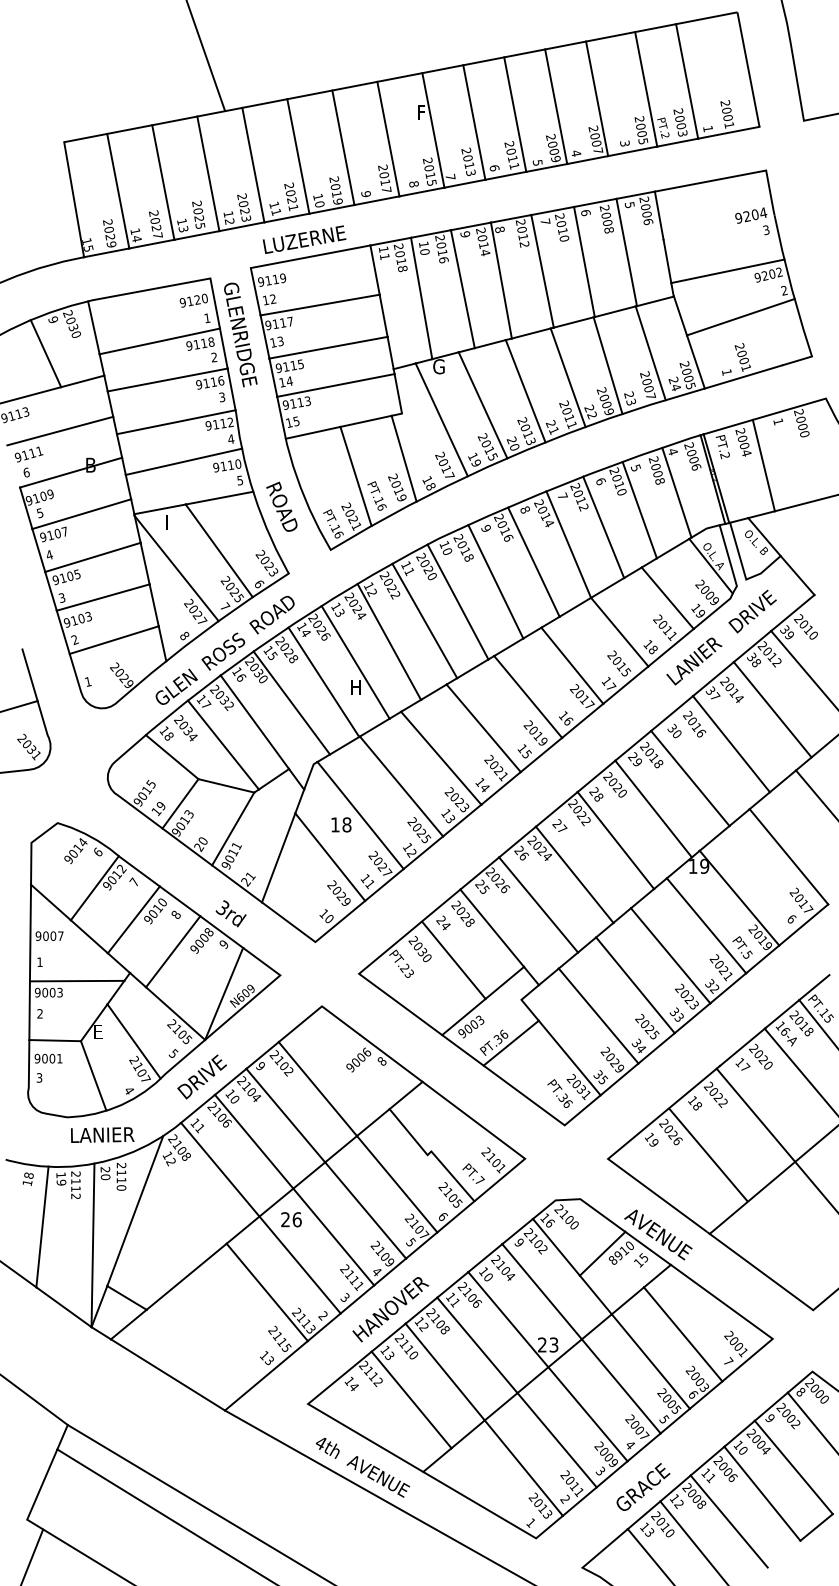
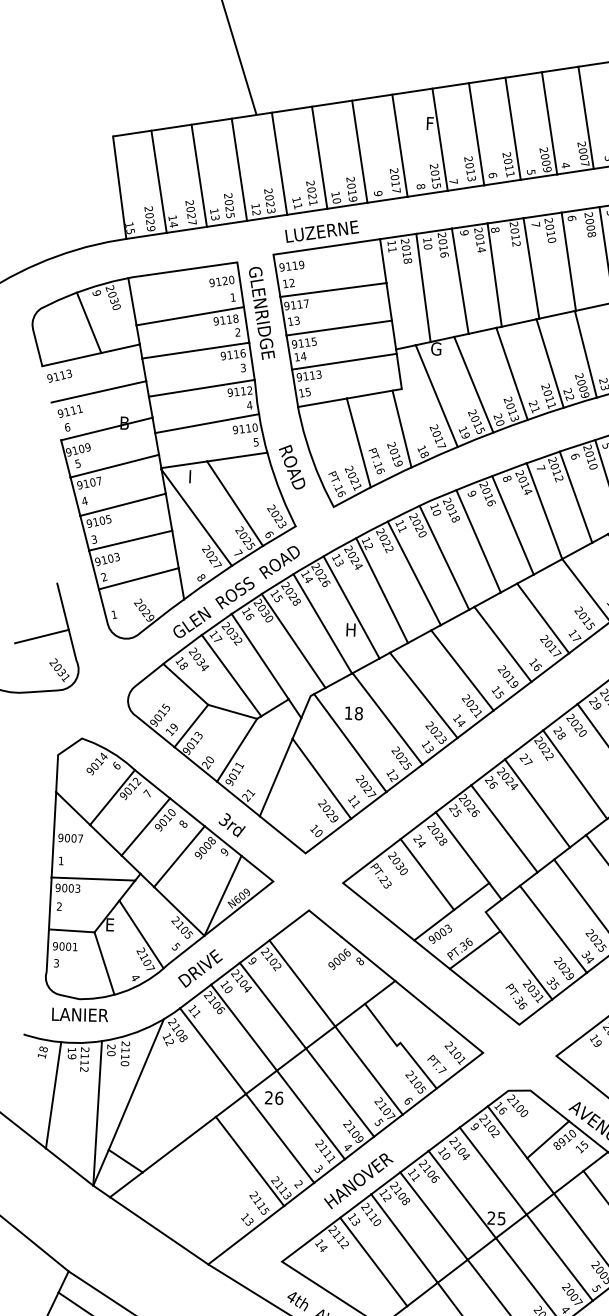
text: (341, 824) -> (354, 713), moved
text: (102, 1134) -> (80, 1014), moved
text: (554, 1344) -> (502, 1218), 23 -> 25

